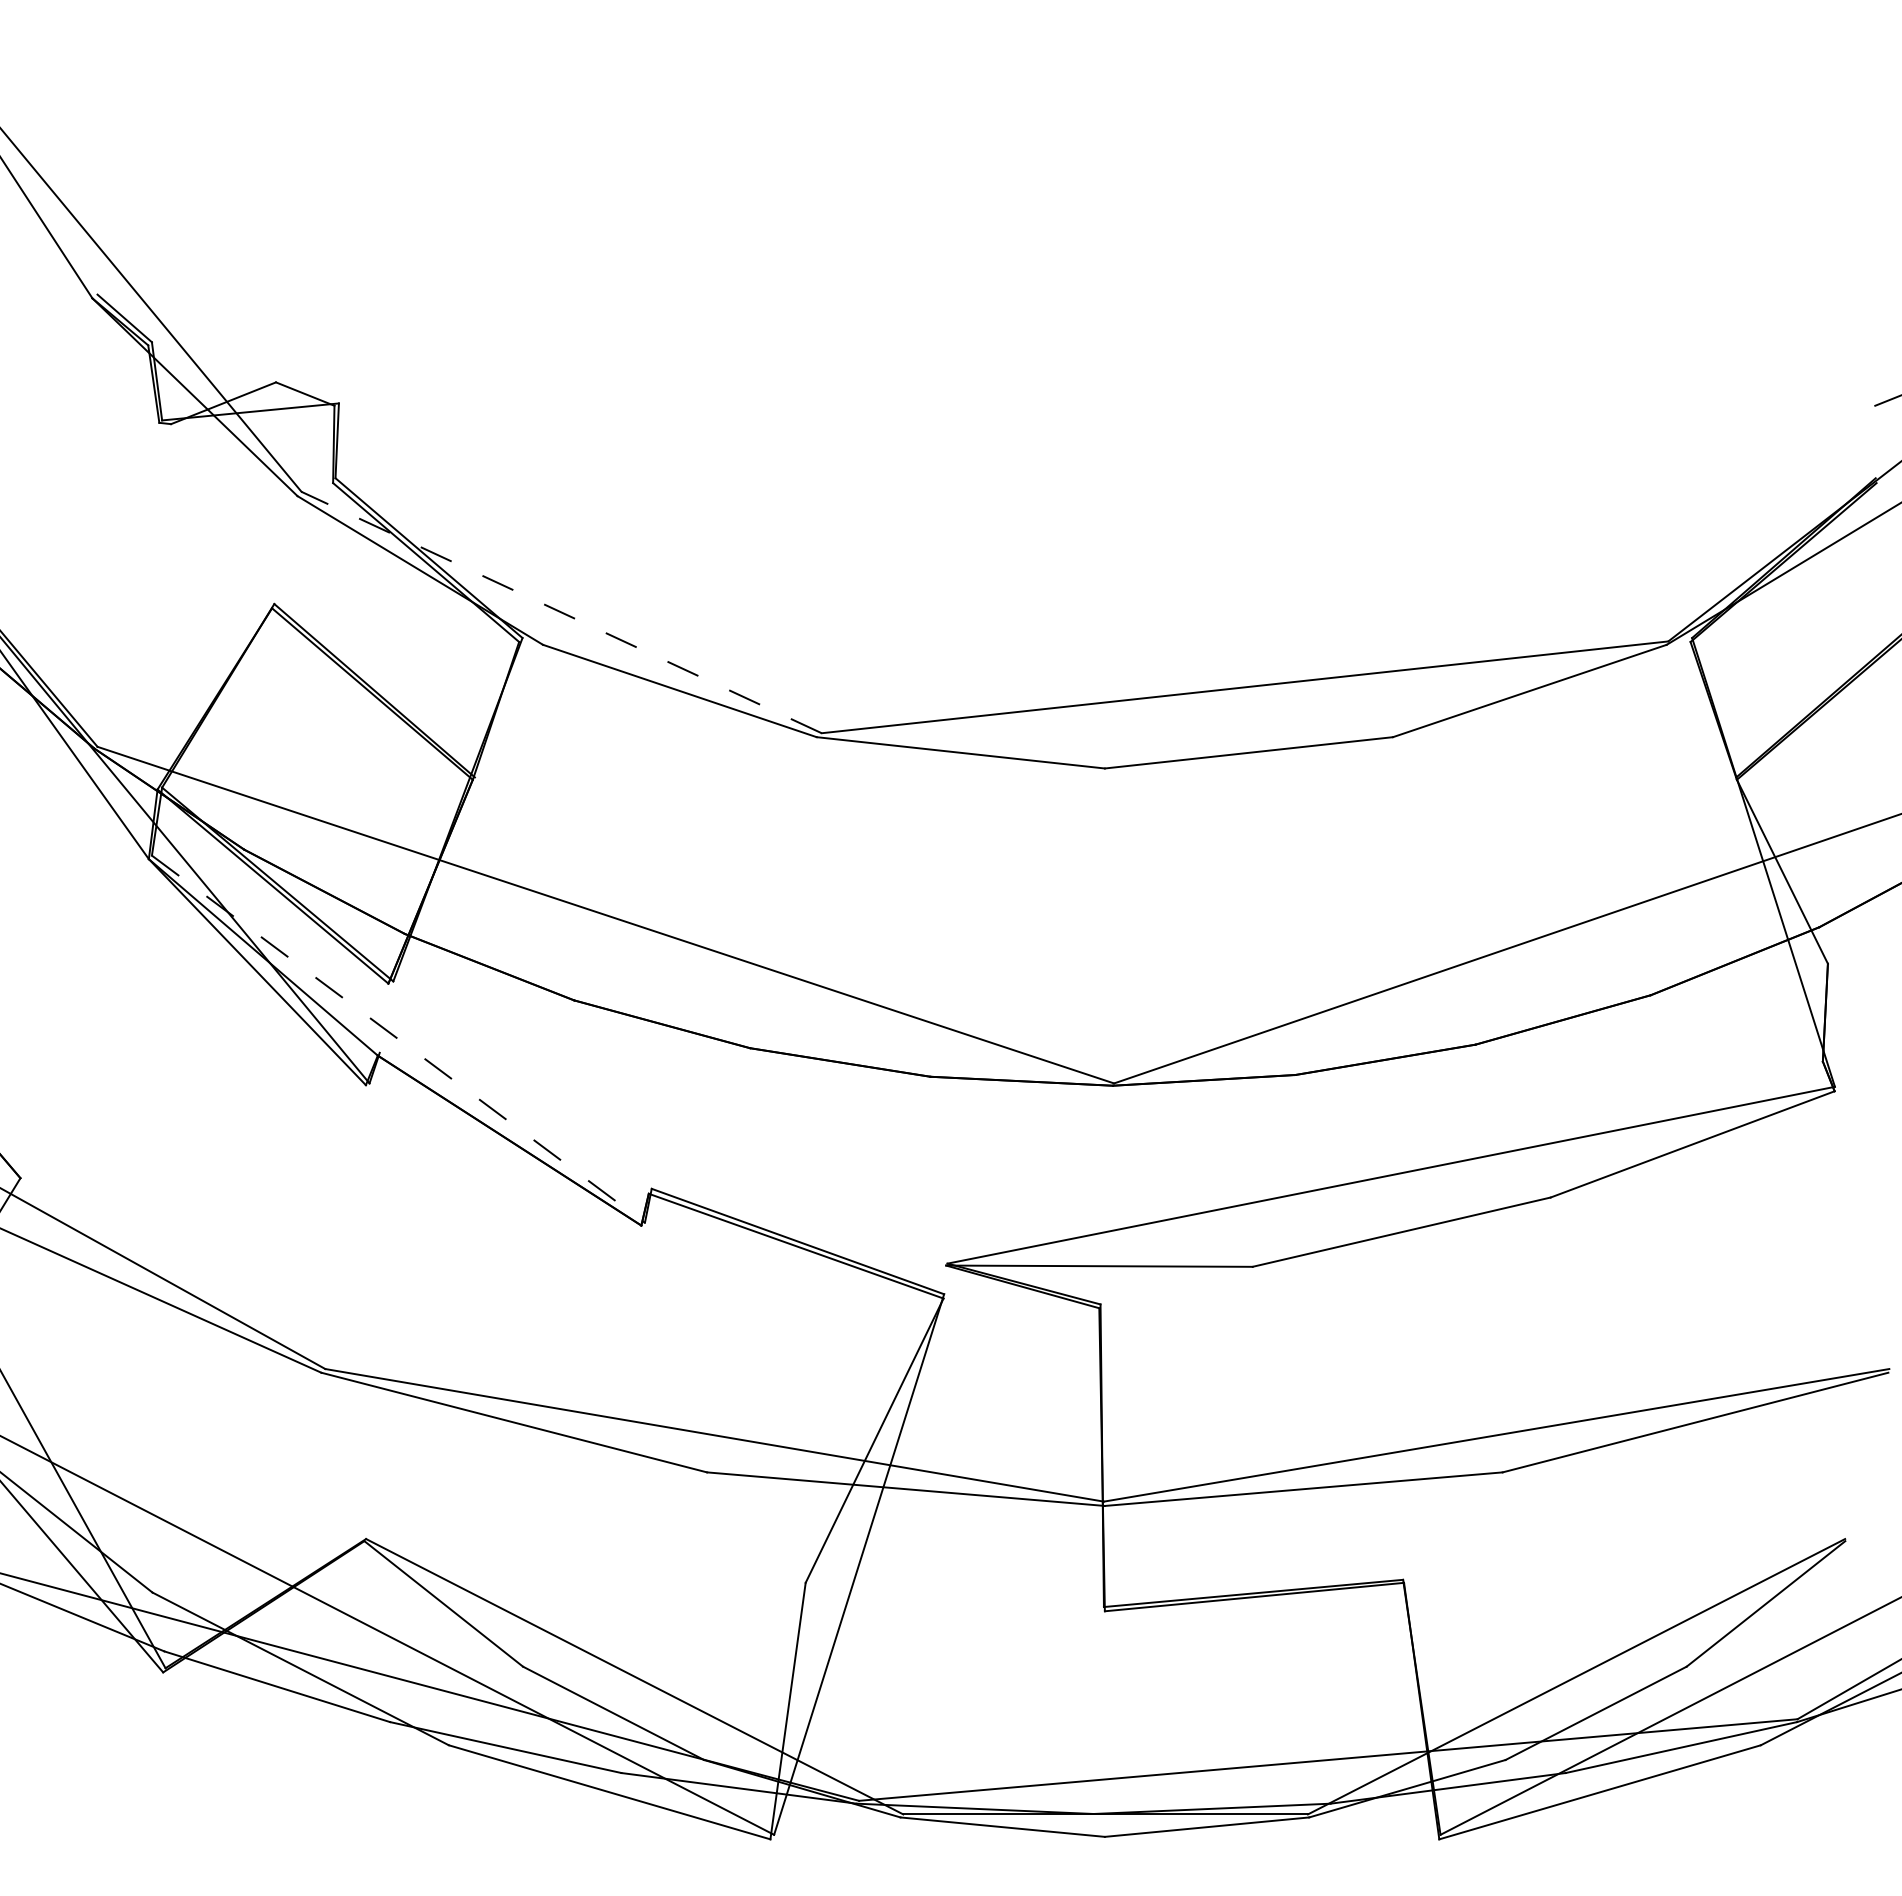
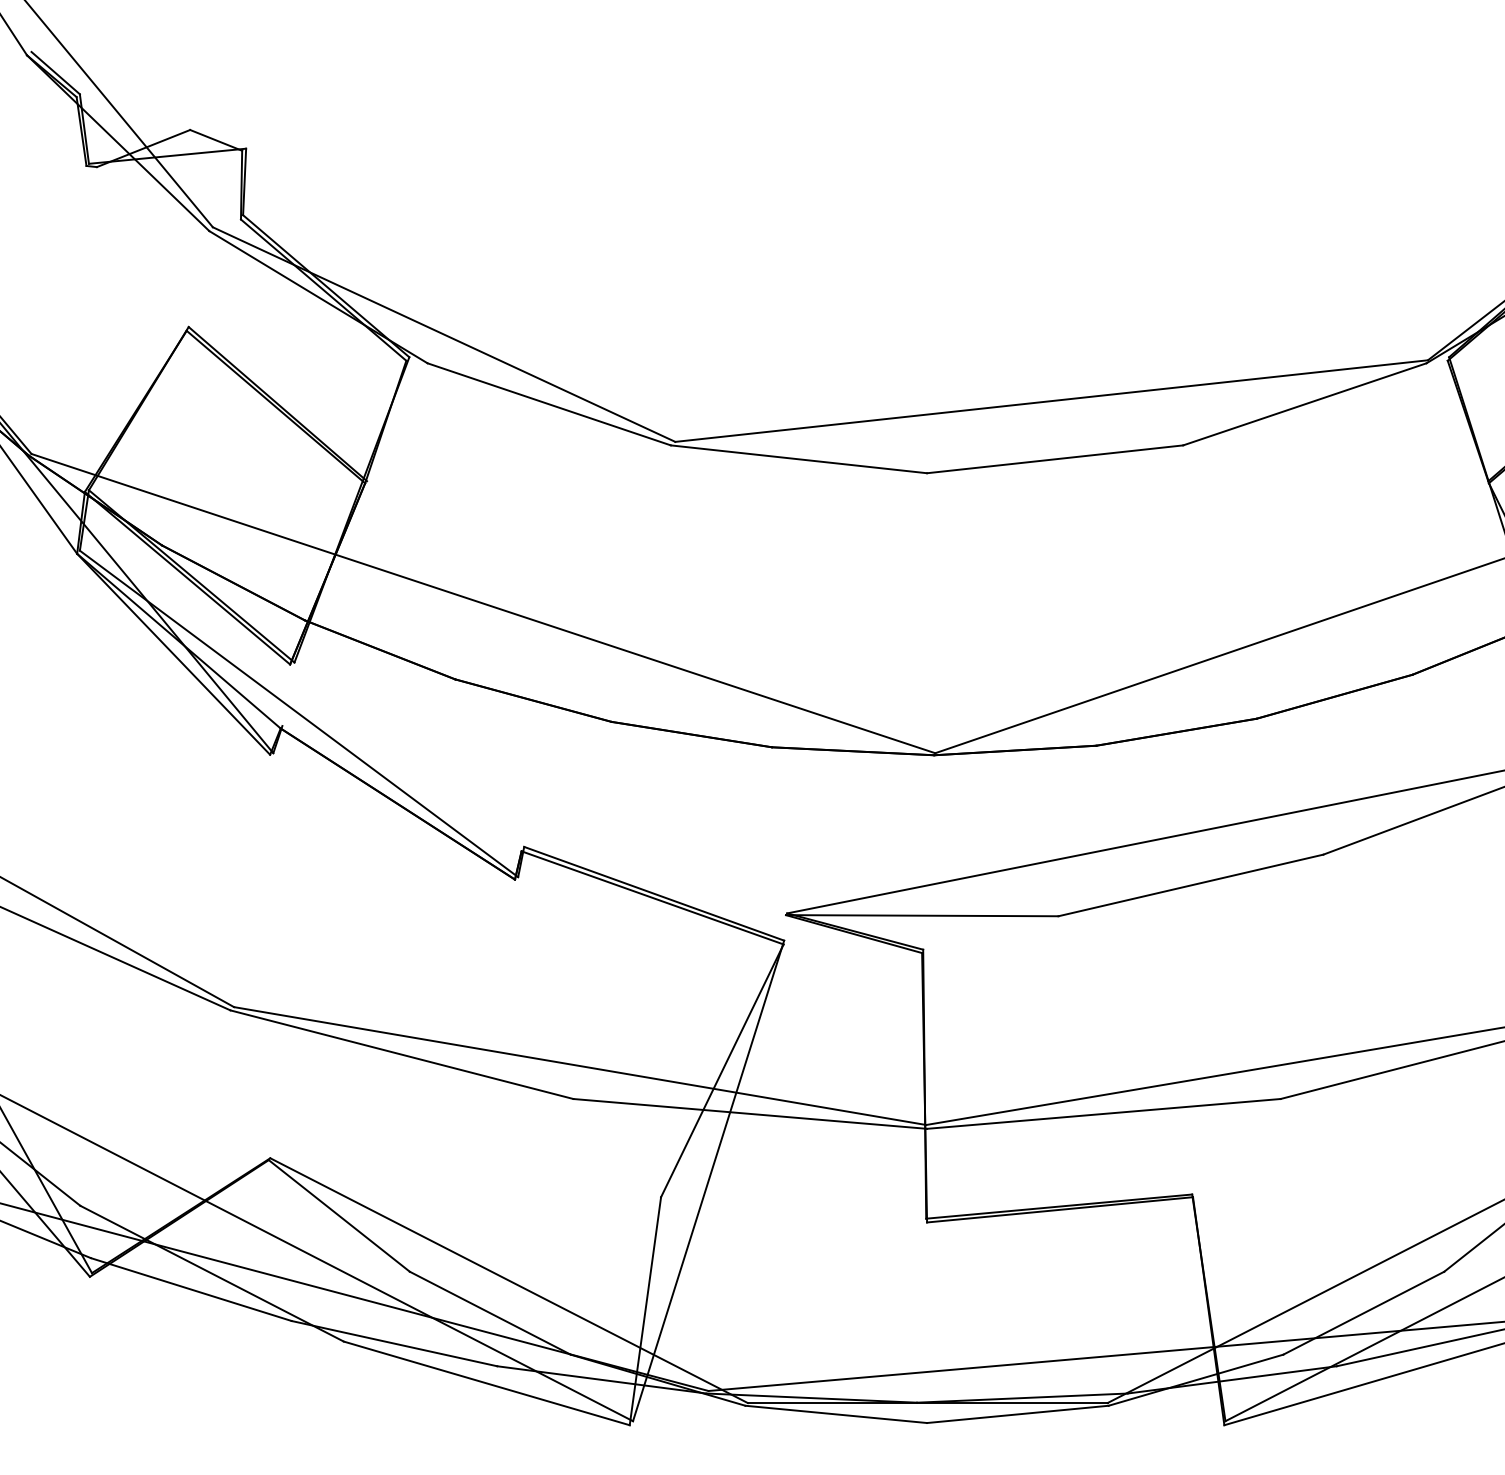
line: (561, 612) -> (443, 334), dashed -> solid
line: (398, 1039) -> (299, 714), dashed -> solid

